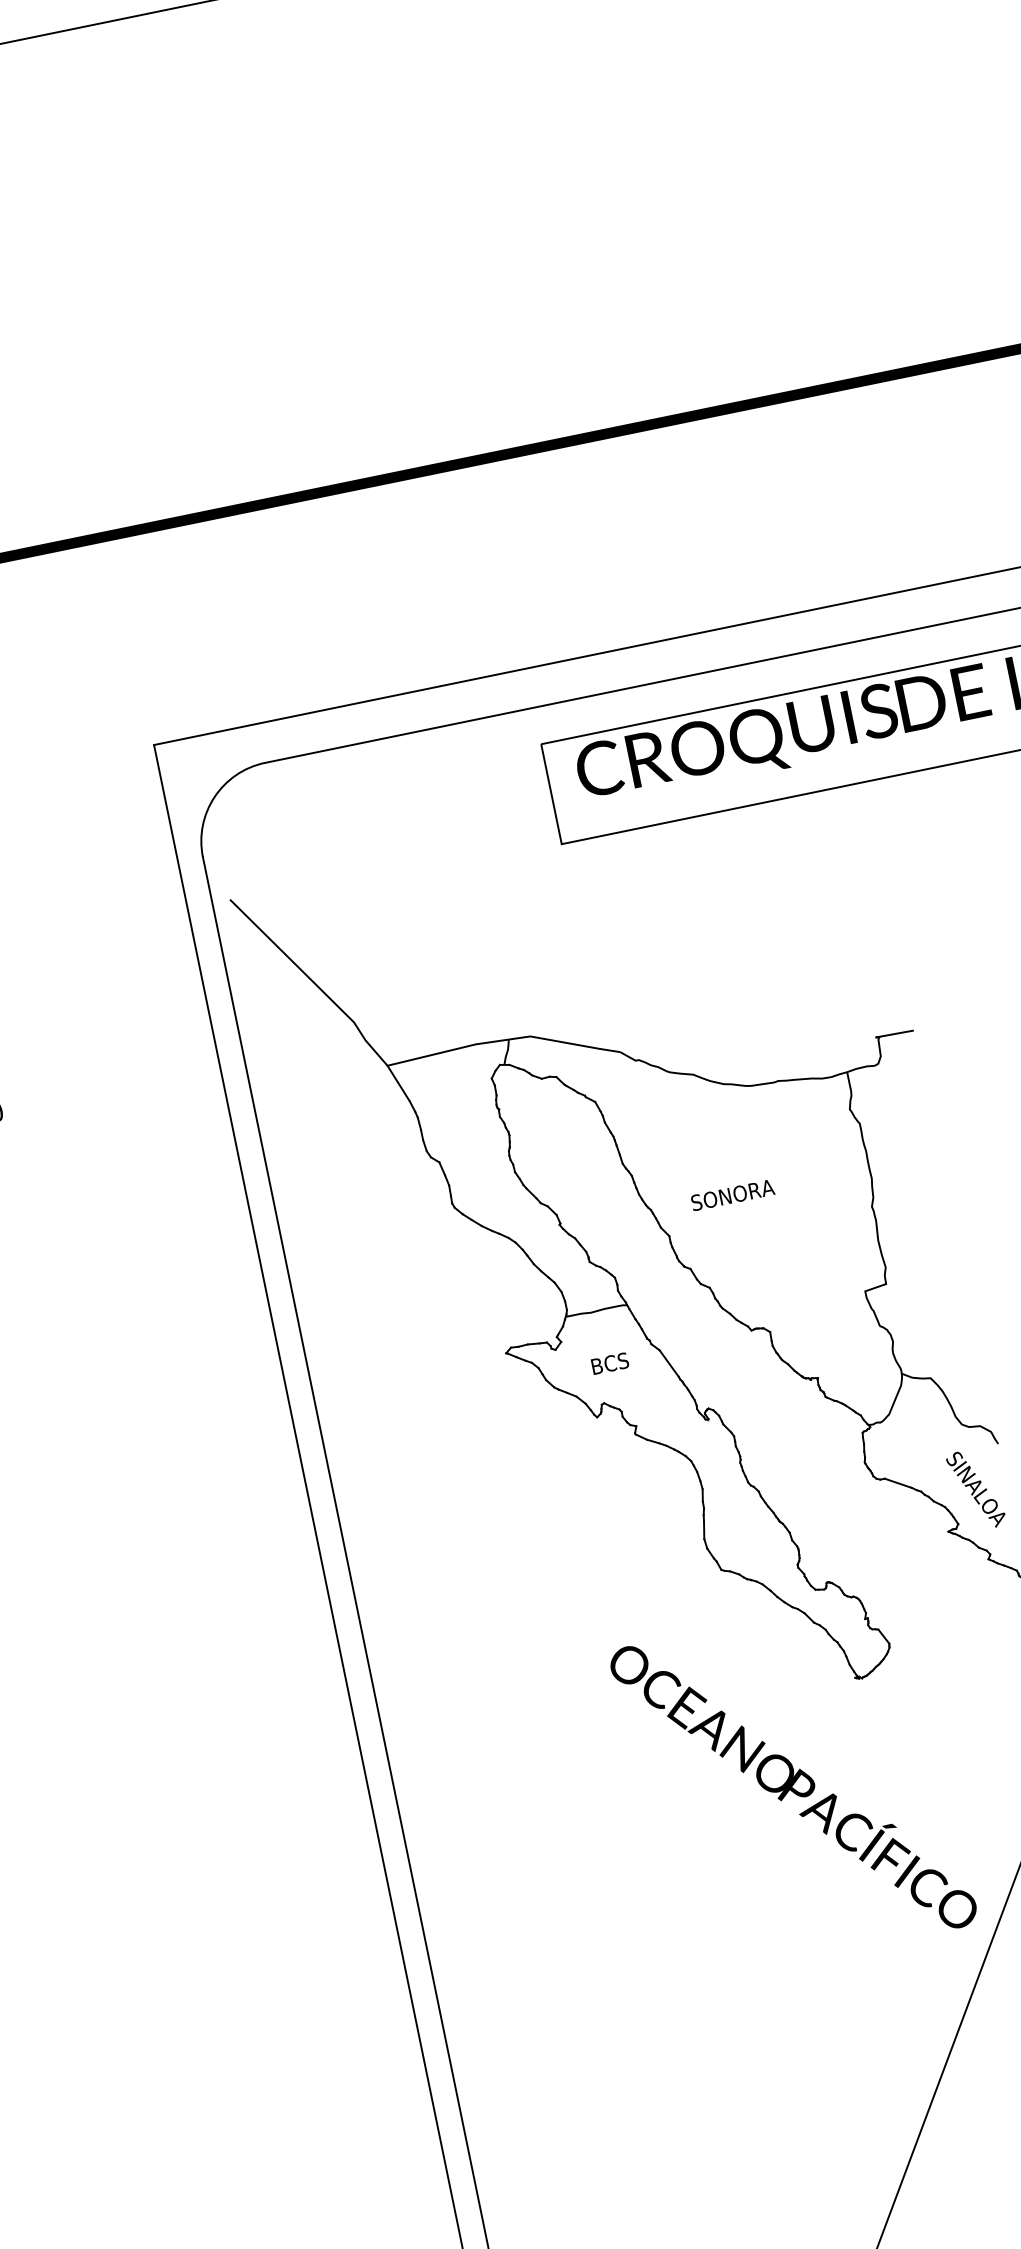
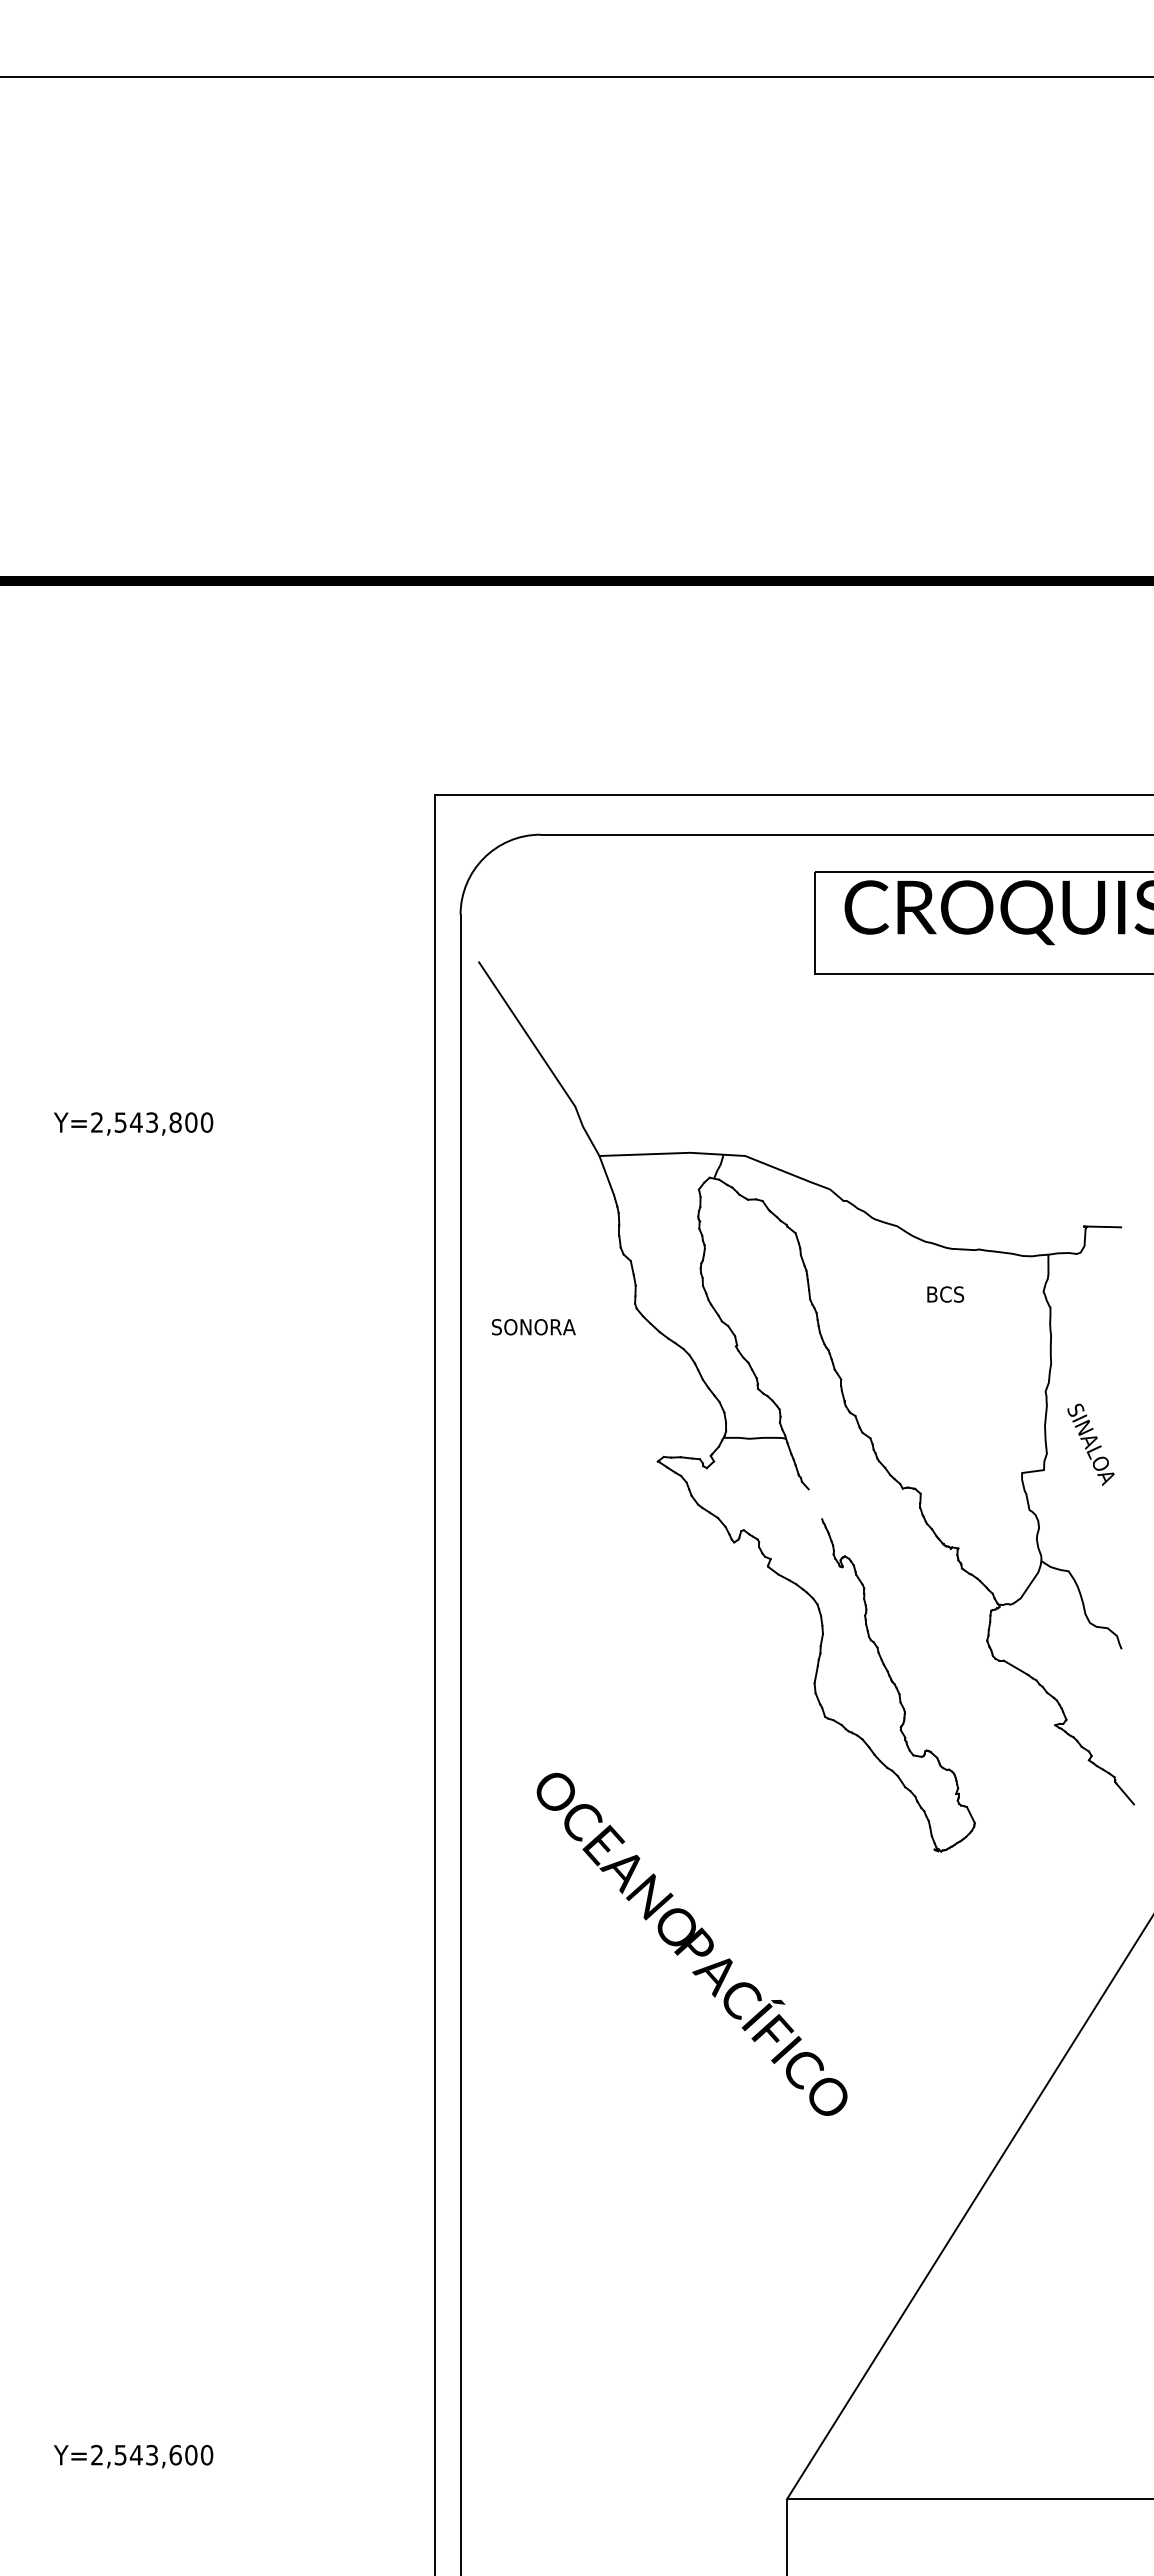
text: (732, 1195) -> (533, 1327), moved
text: (610, 1363) -> (945, 1294), moved
line: (669, 1363) -> (815, 1504), removed
text: (975, 1489) -> (1090, 1444), moved
text: (792, 1786) -> (691, 1943), moved

